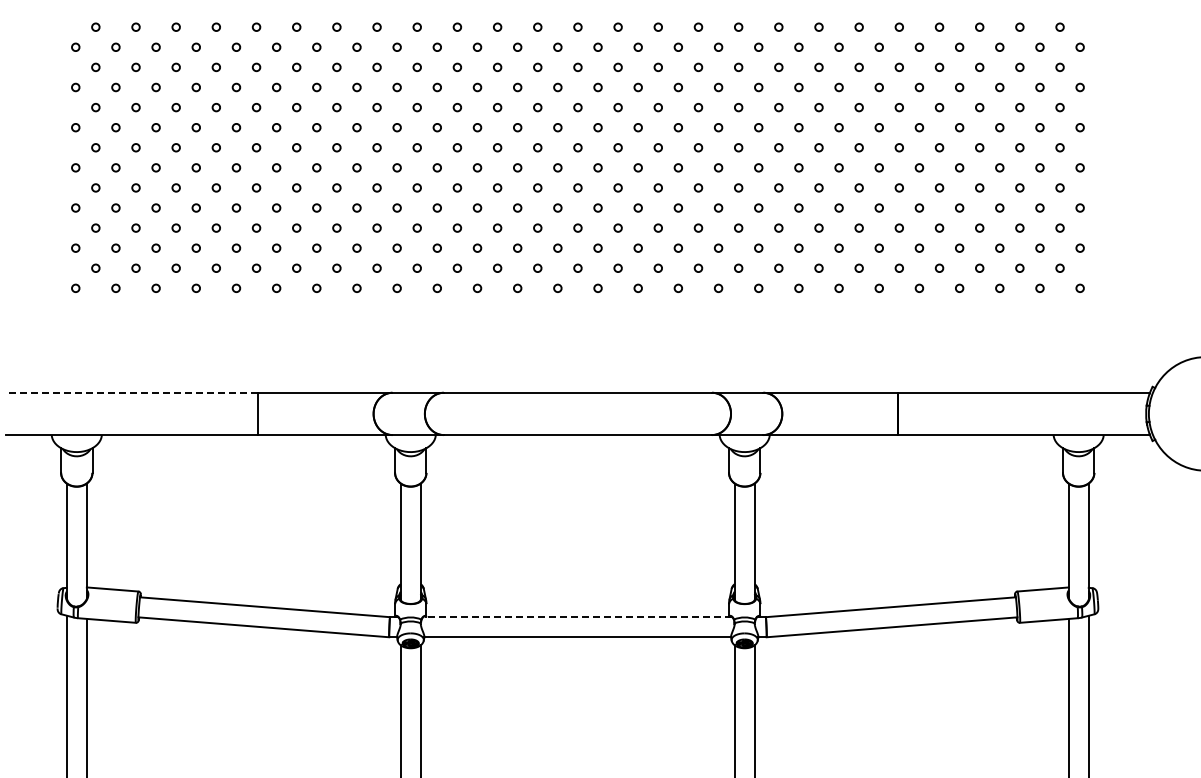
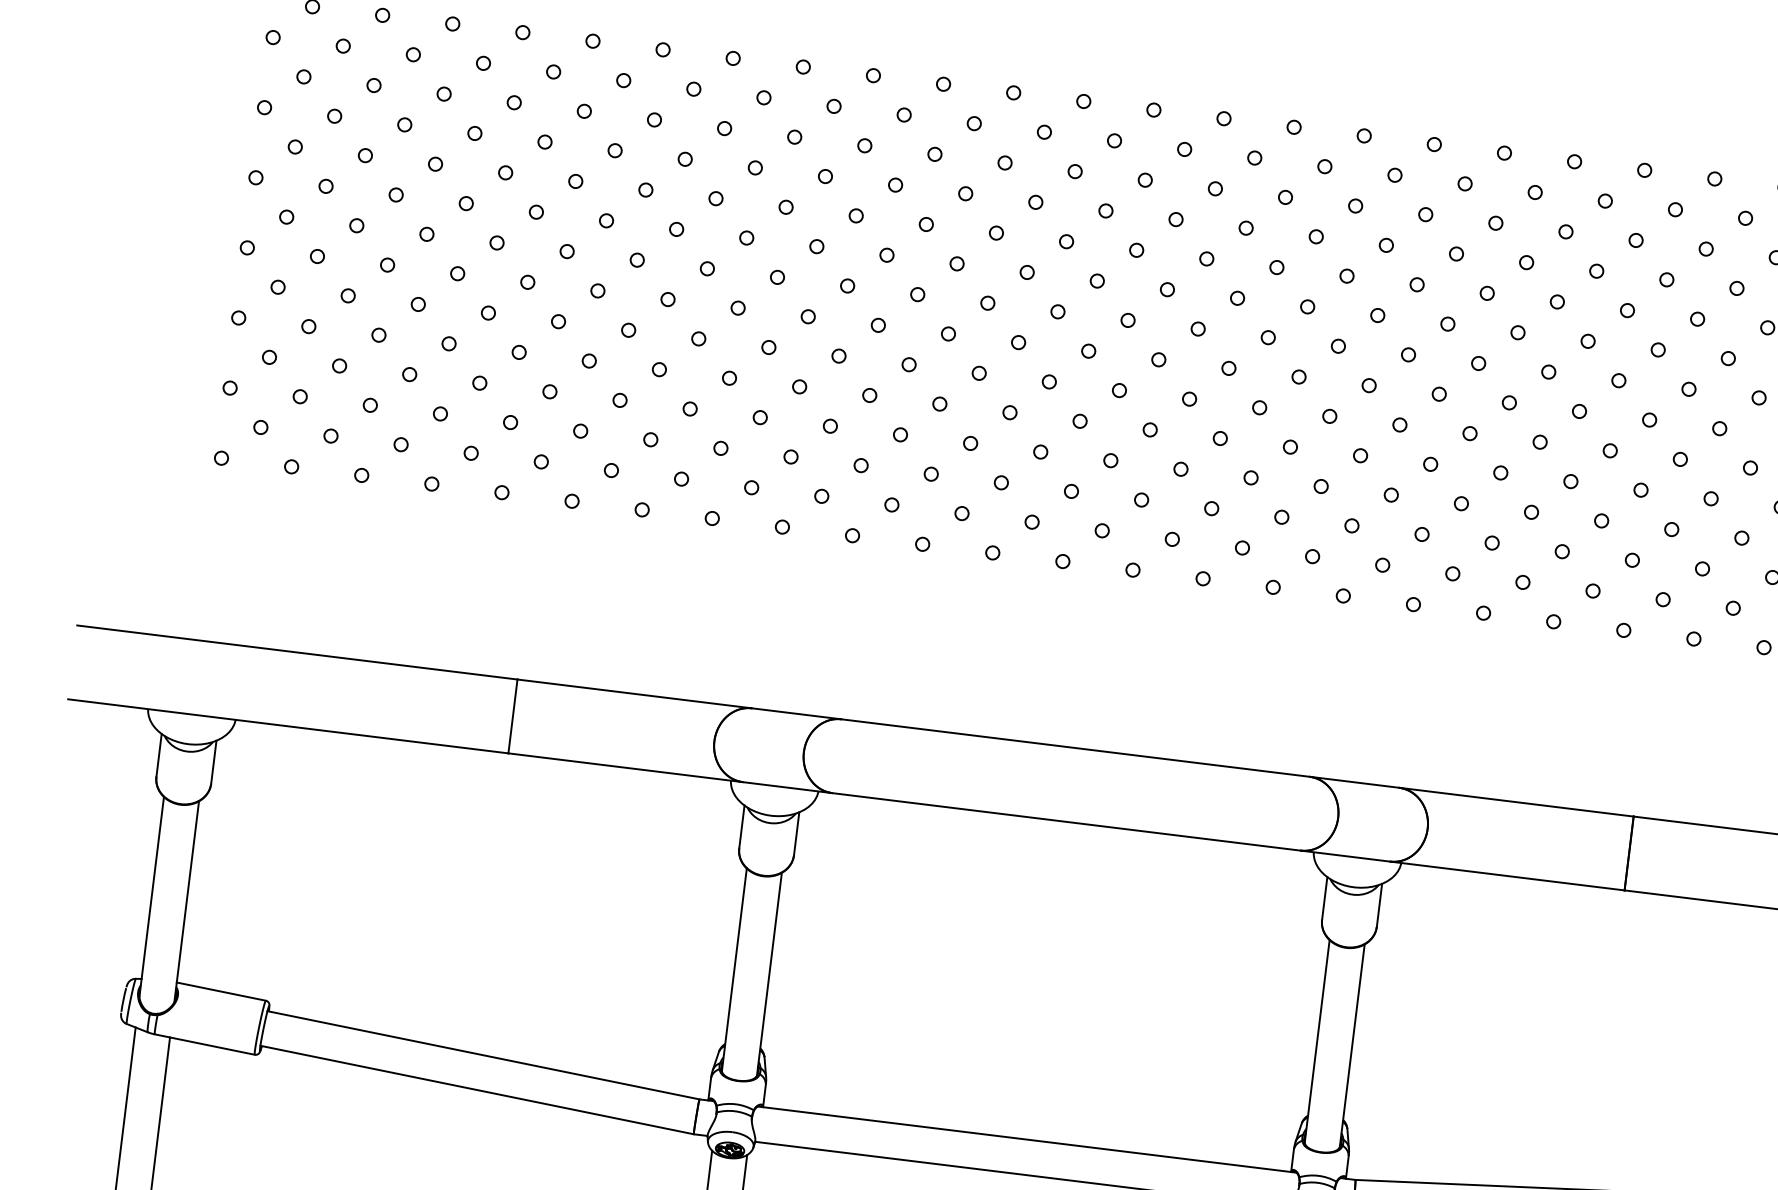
line: (131, 392) -> (296, 651), dashed -> solid
line: (577, 617) -> (1026, 1140), dashed -> solid

